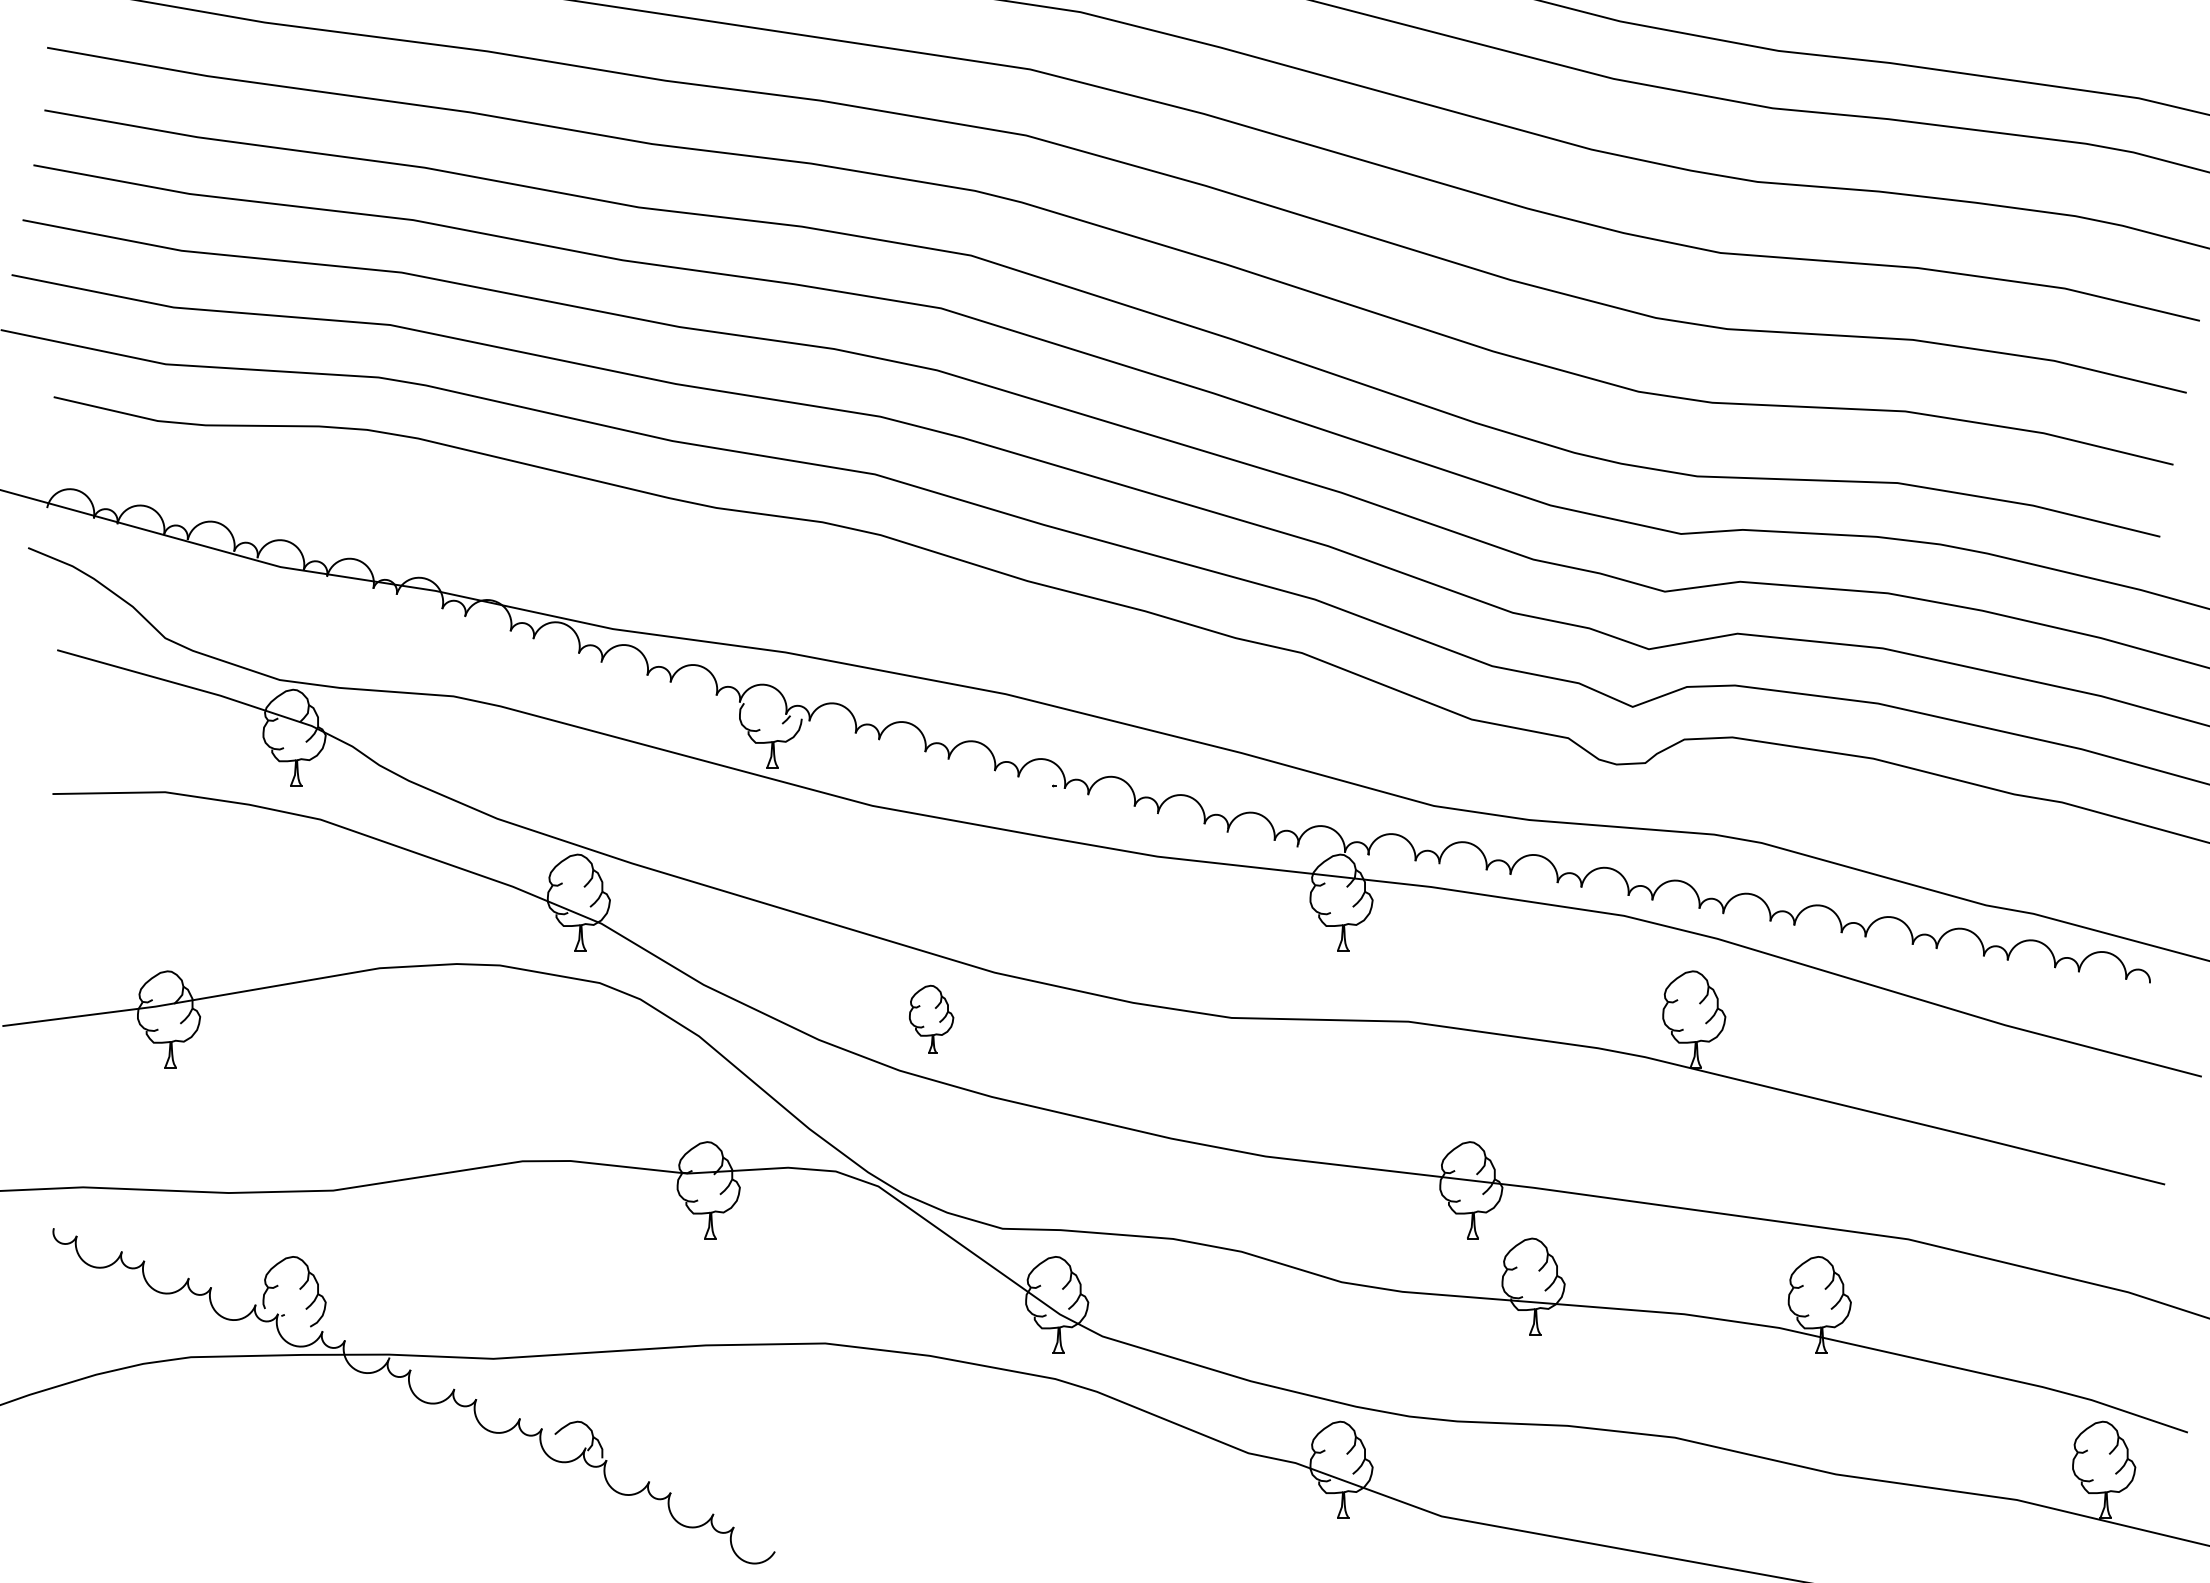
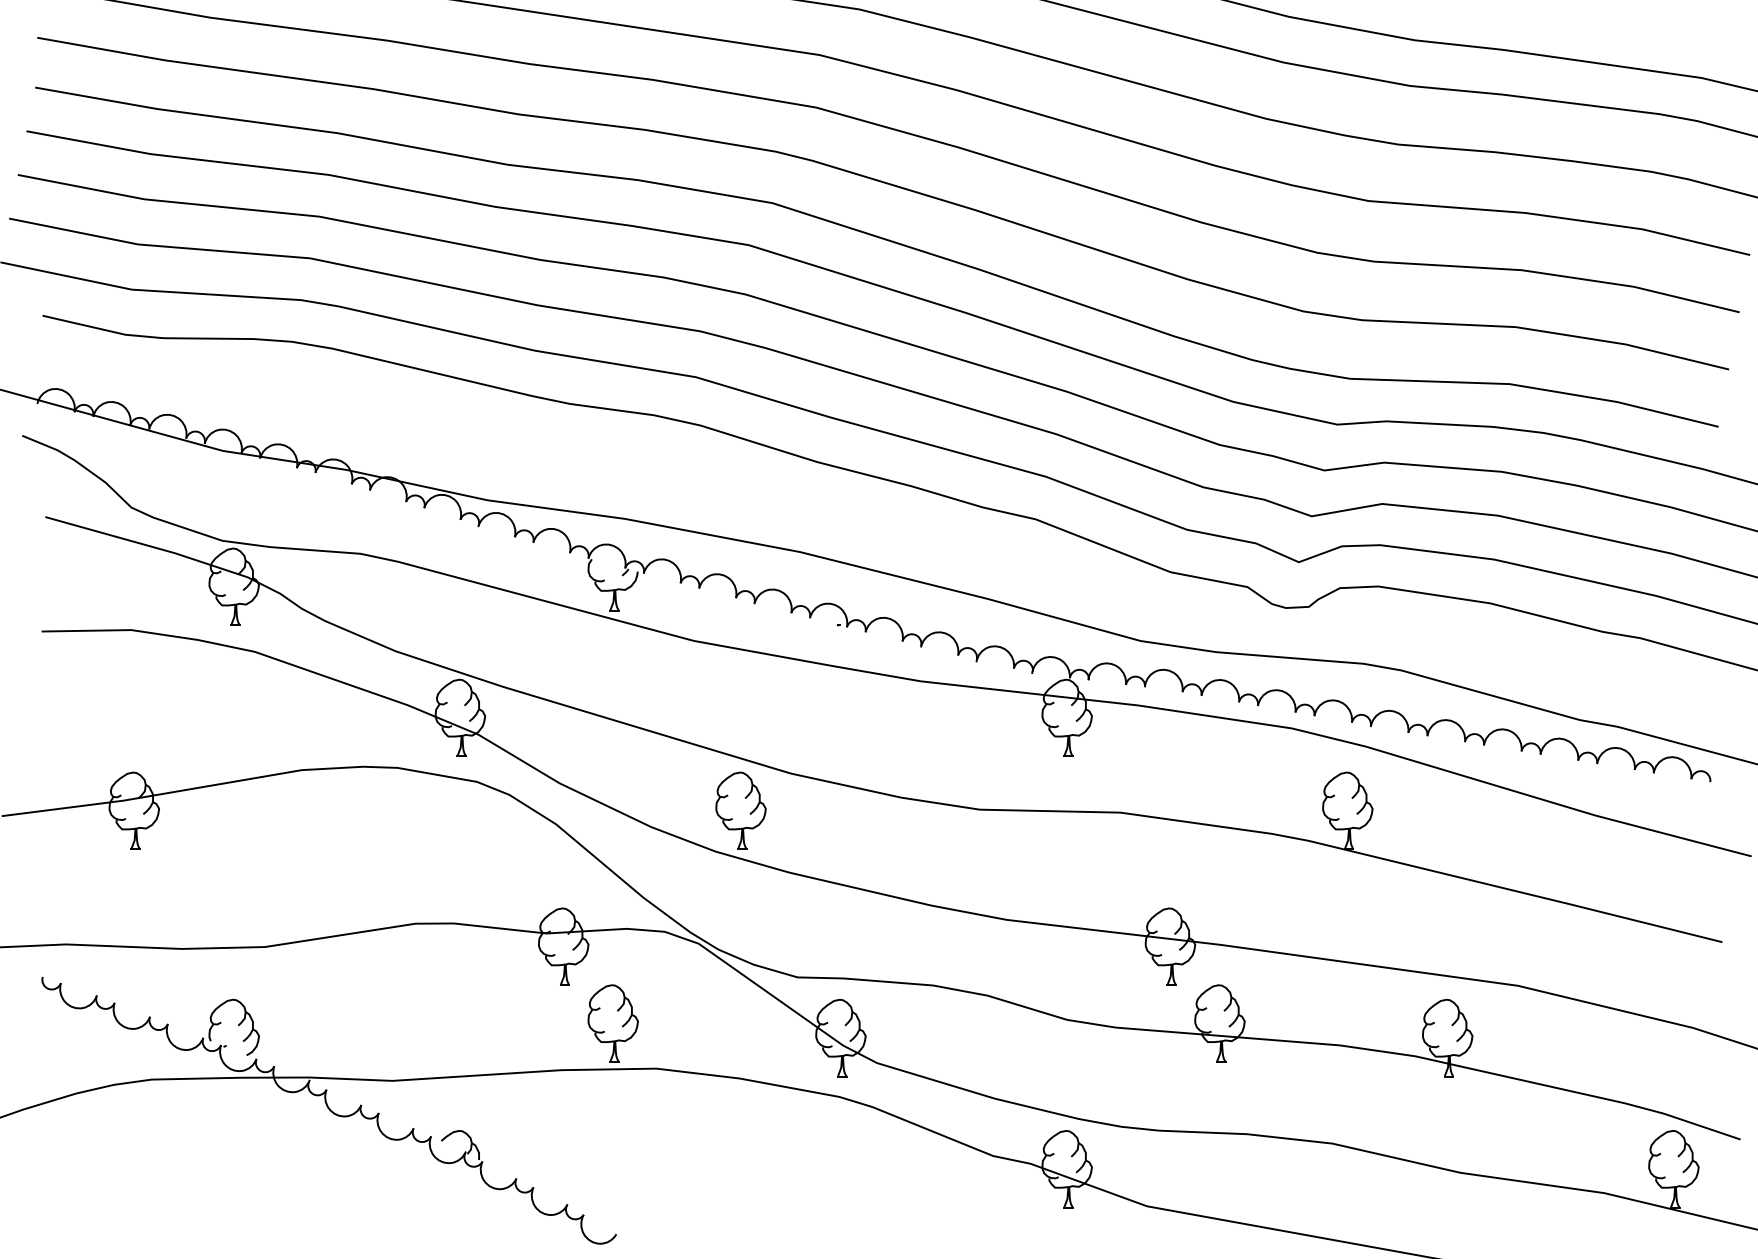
part: (931, 1019) -> (740, 810), size x1.43
part: (770, 1286) -> (612, 1023), added

